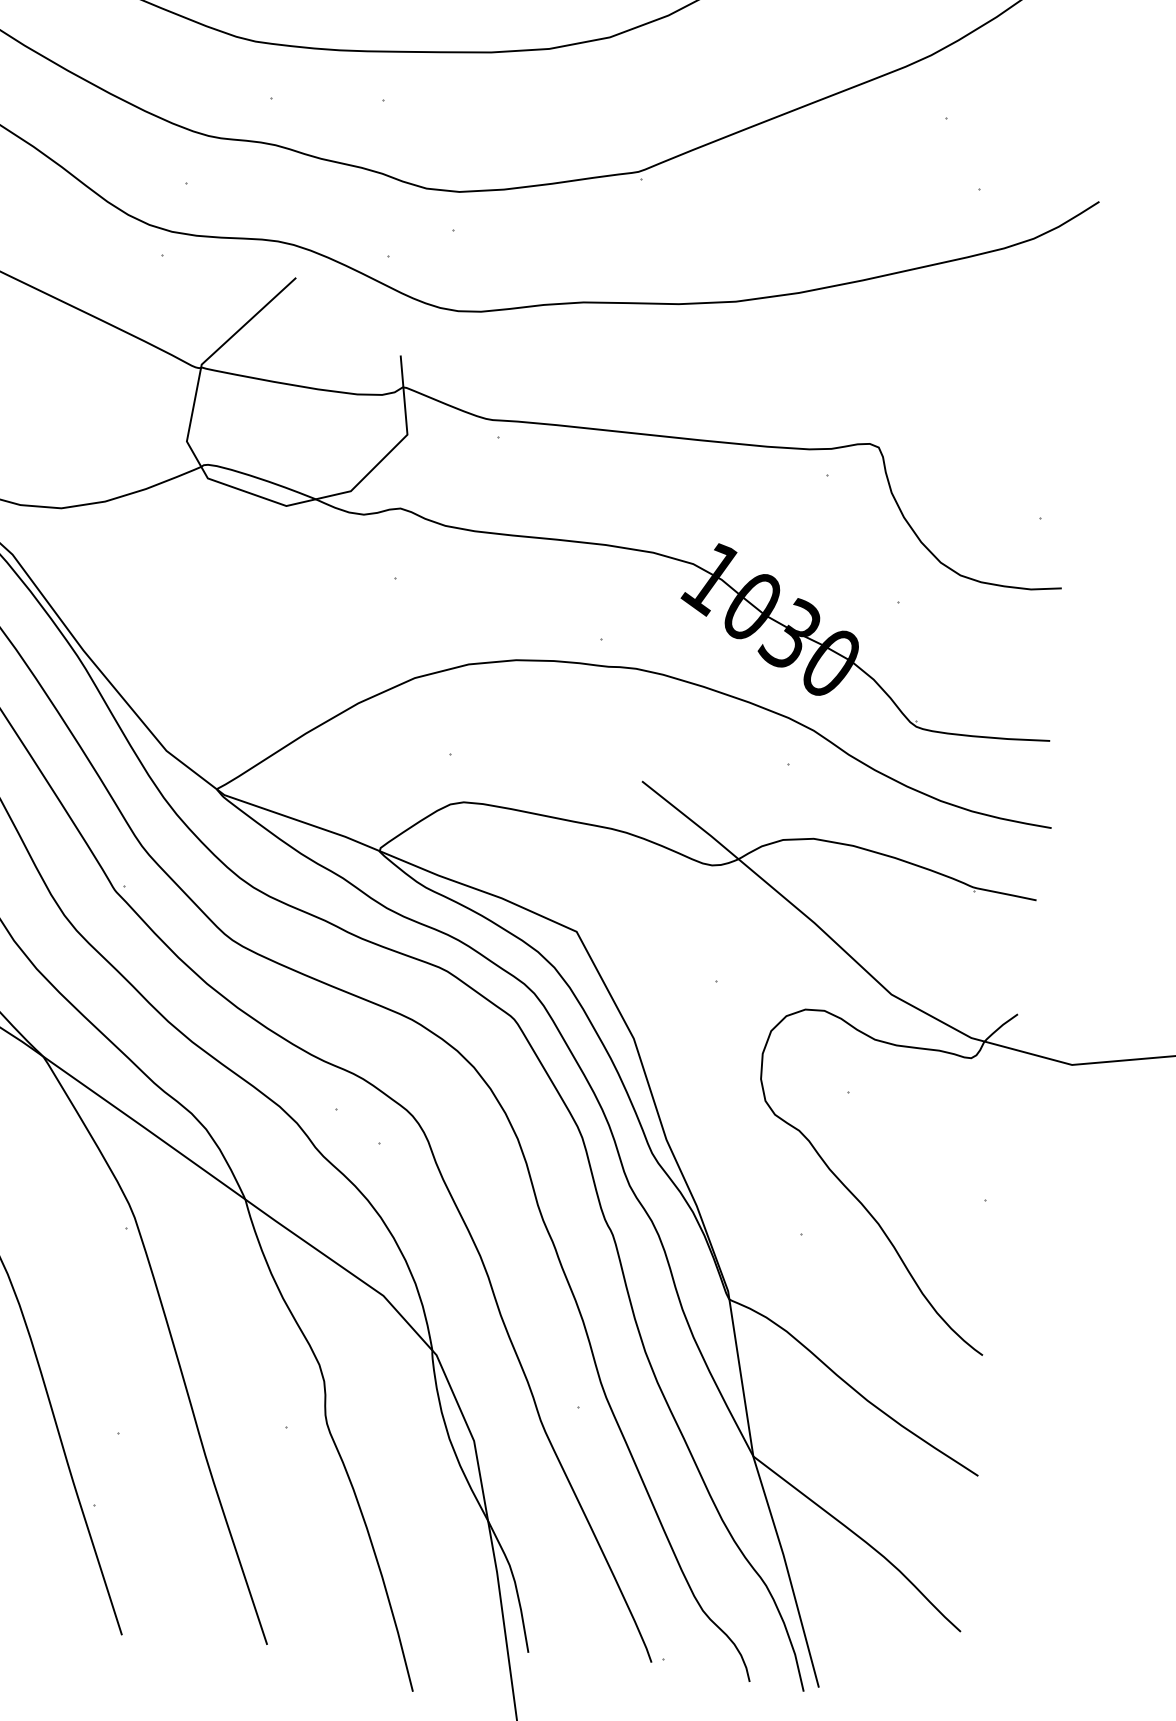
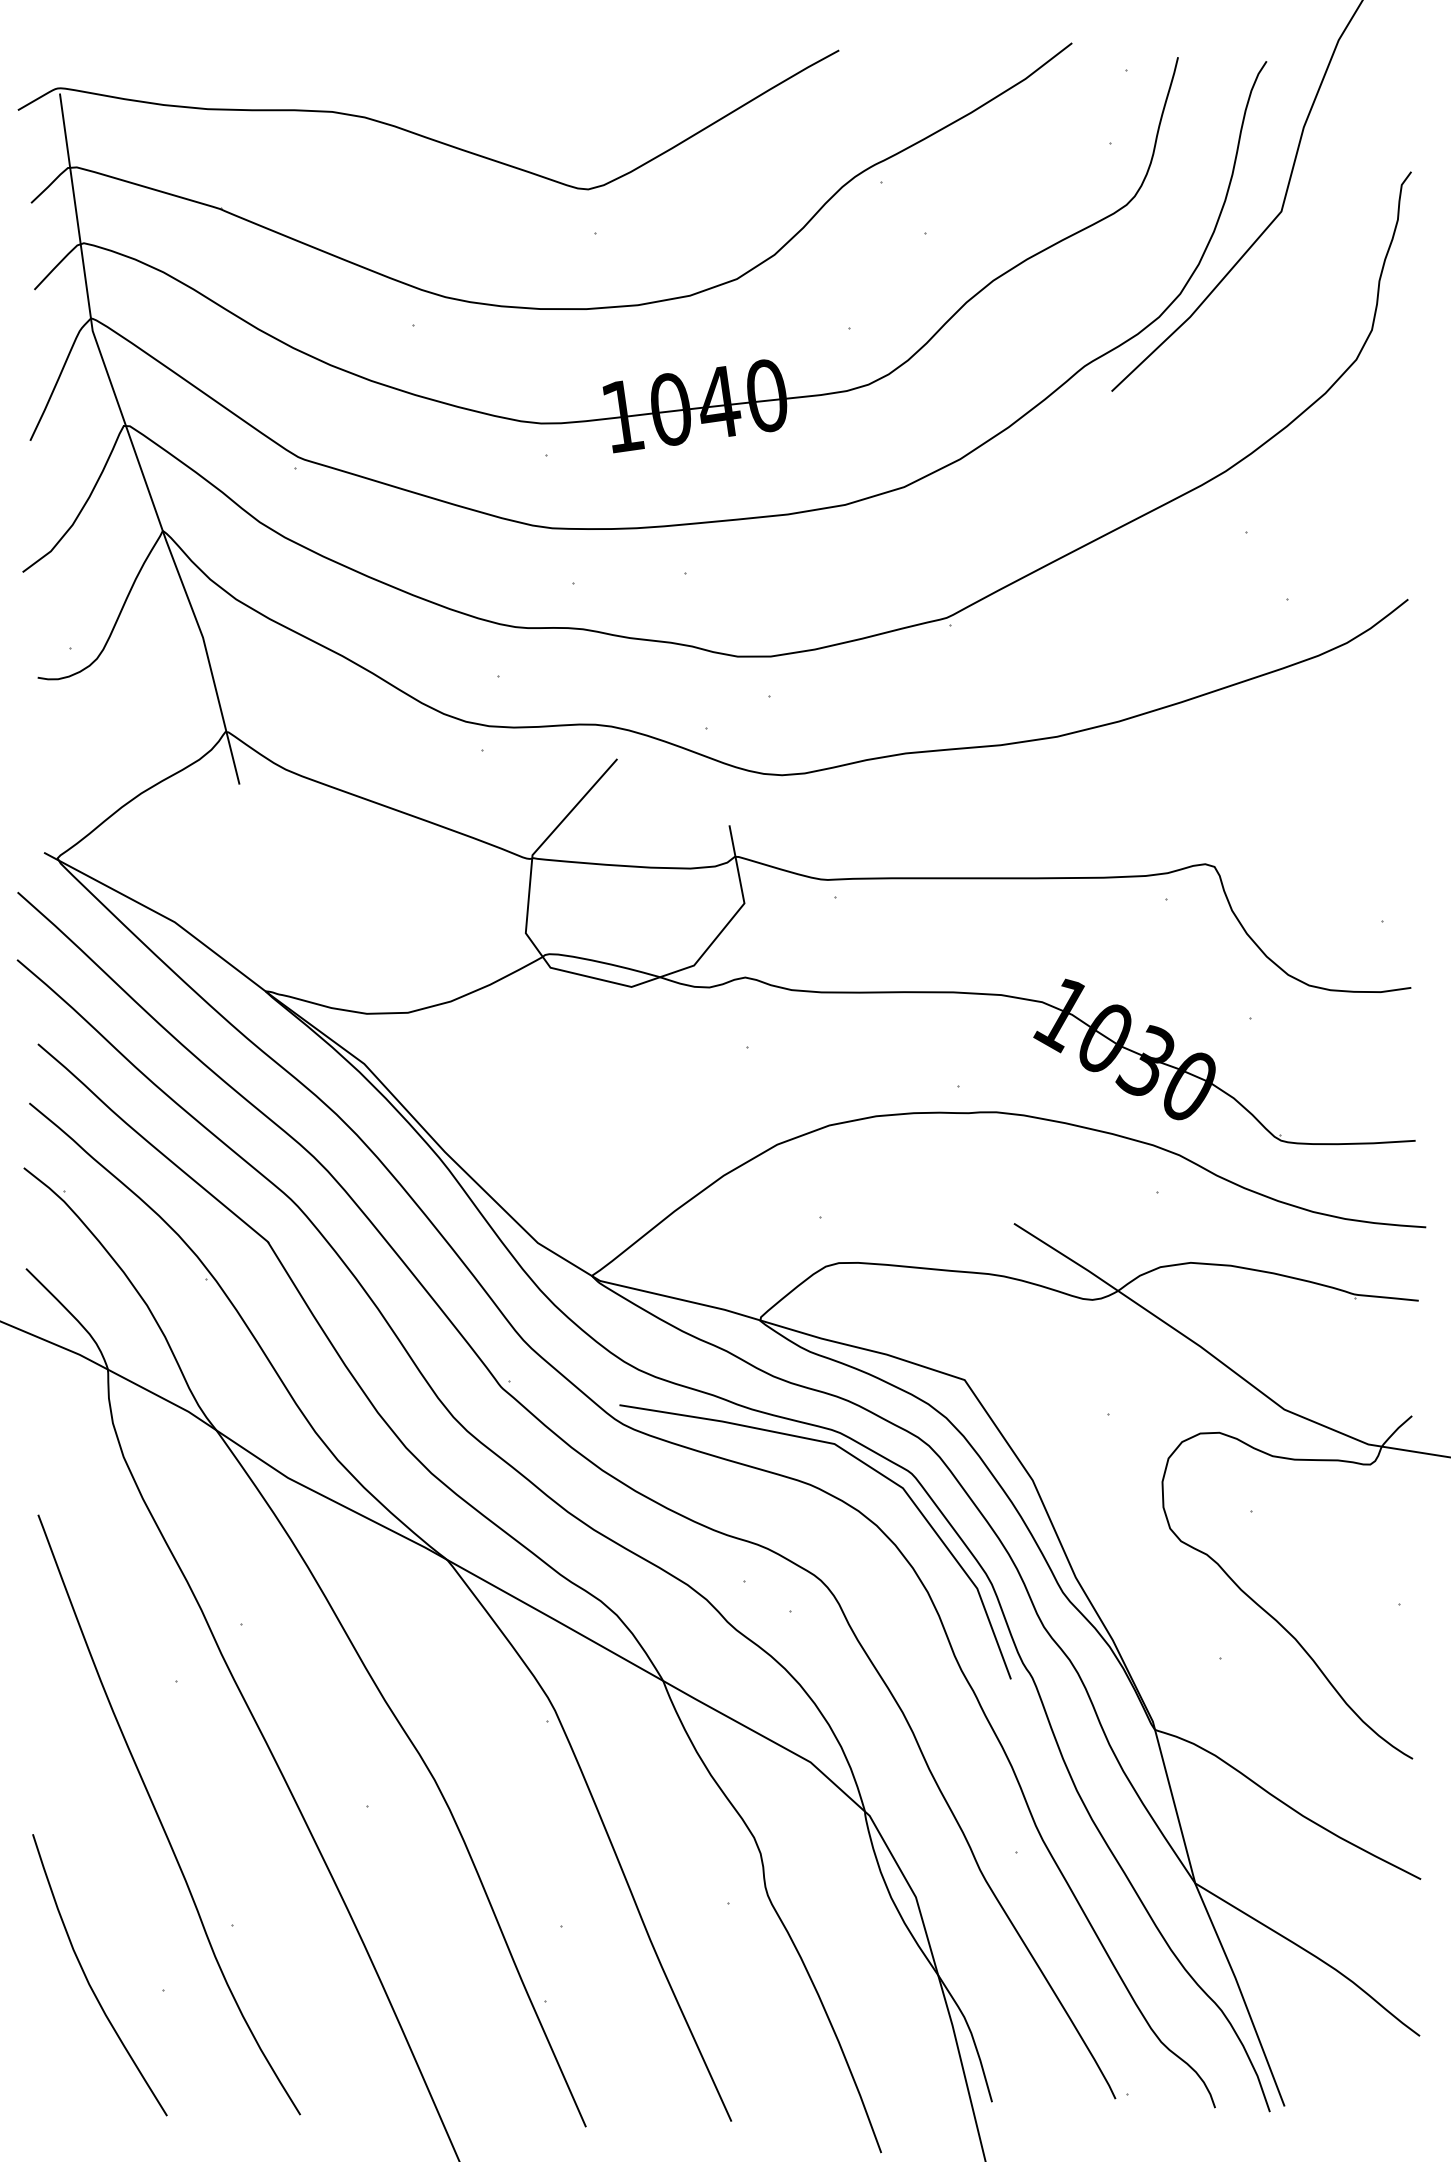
curve: (469, 1006) -> (865, 1465), added

